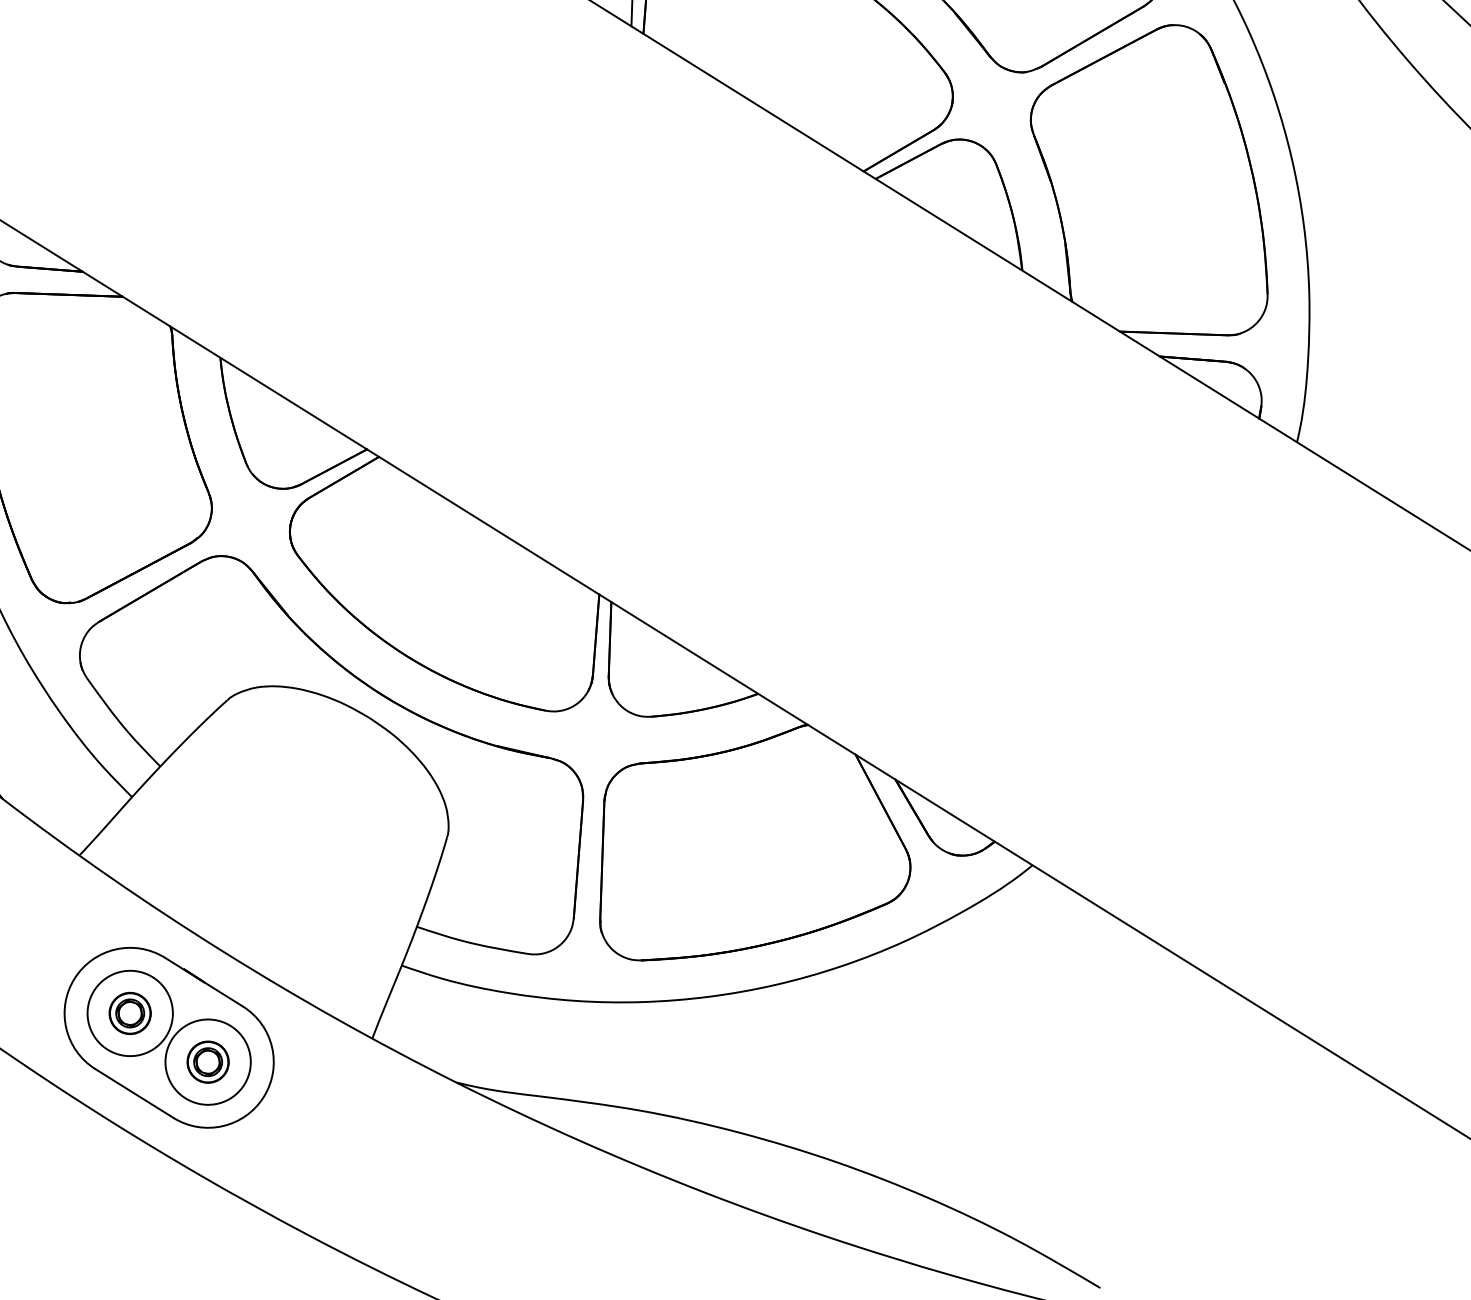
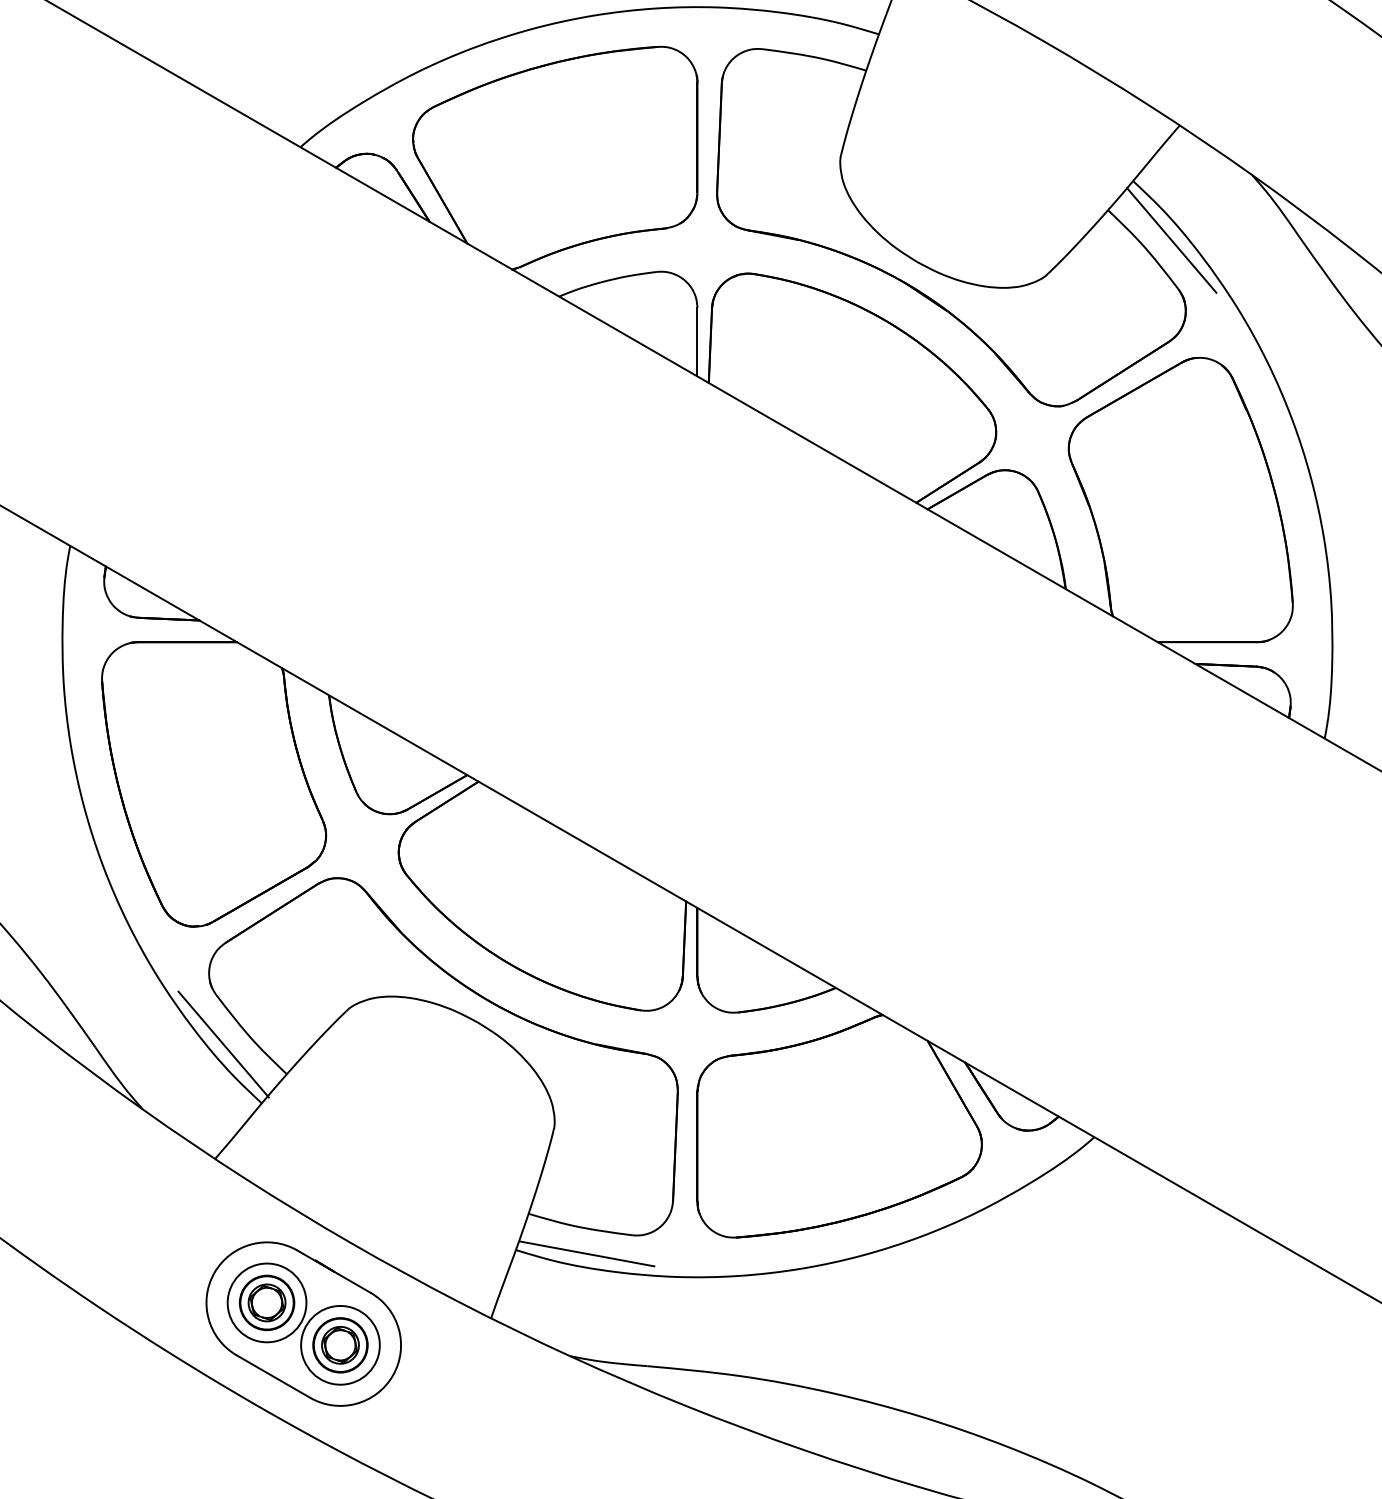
line: (92, 731) -> (223, 1044), added
line: (478, 972) -> (586, 1253), added
part: (129, 1012) -> (266, 1302), size x1.43
part: (208, 1062) -> (340, 1345), size x1.43

